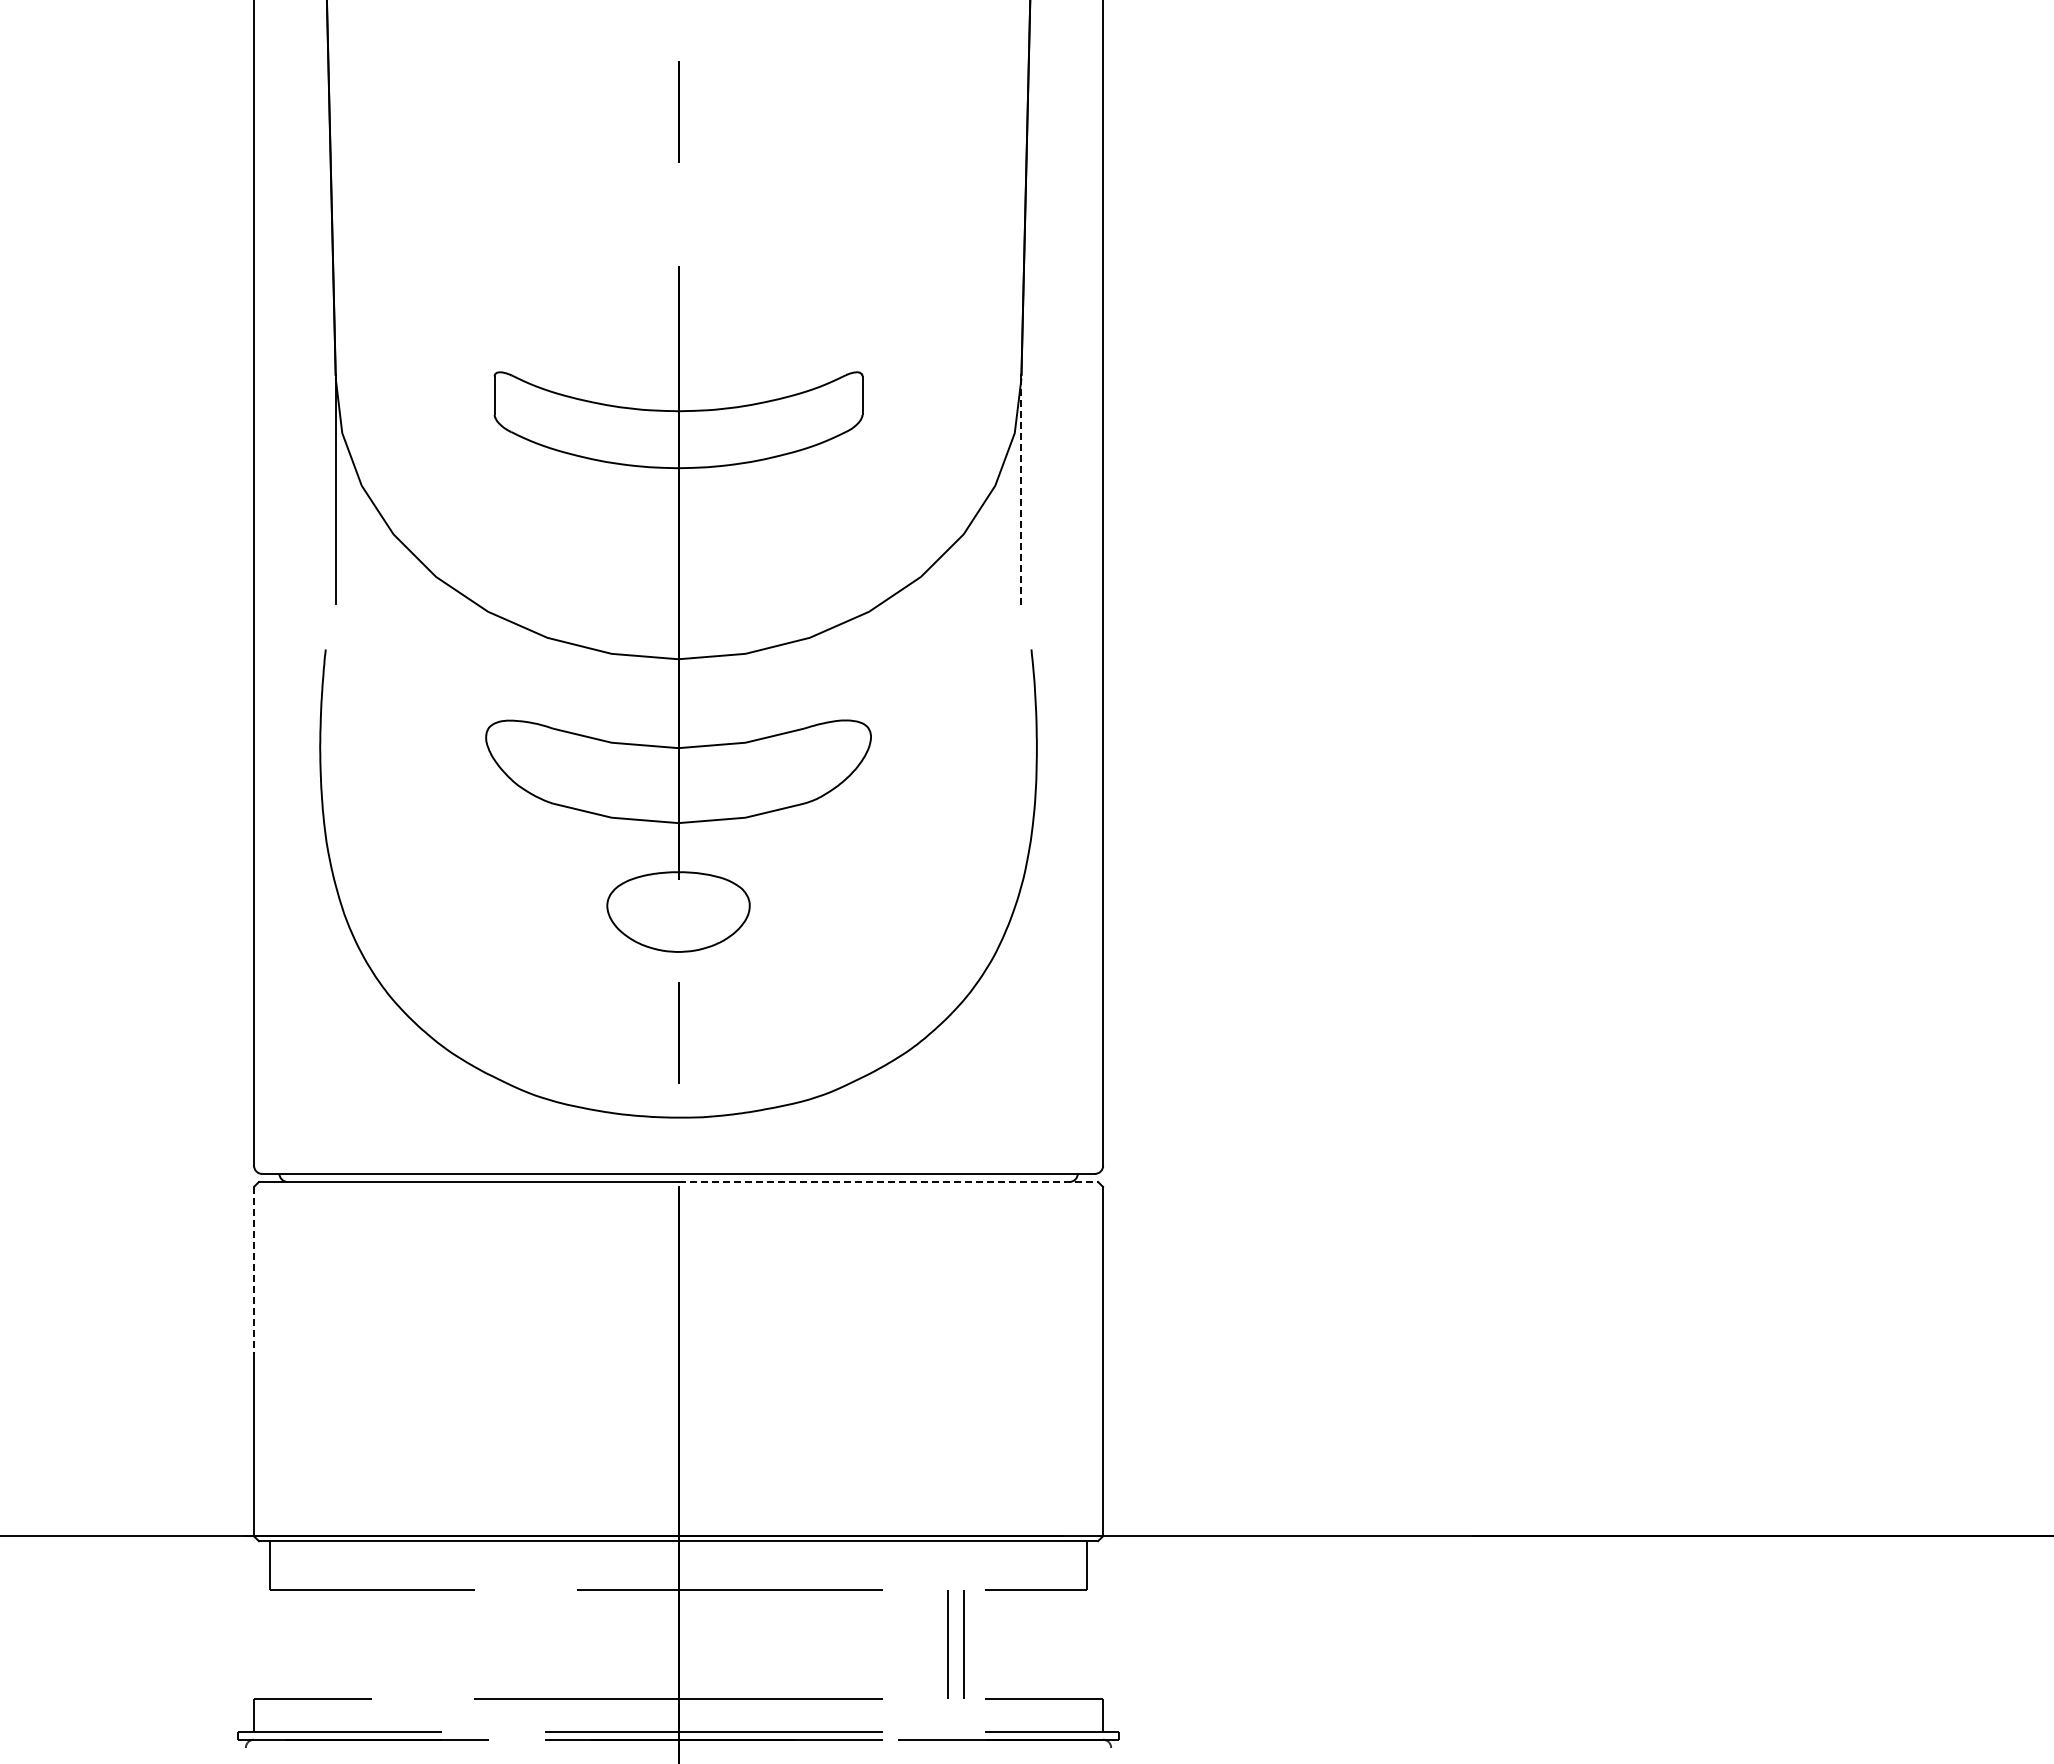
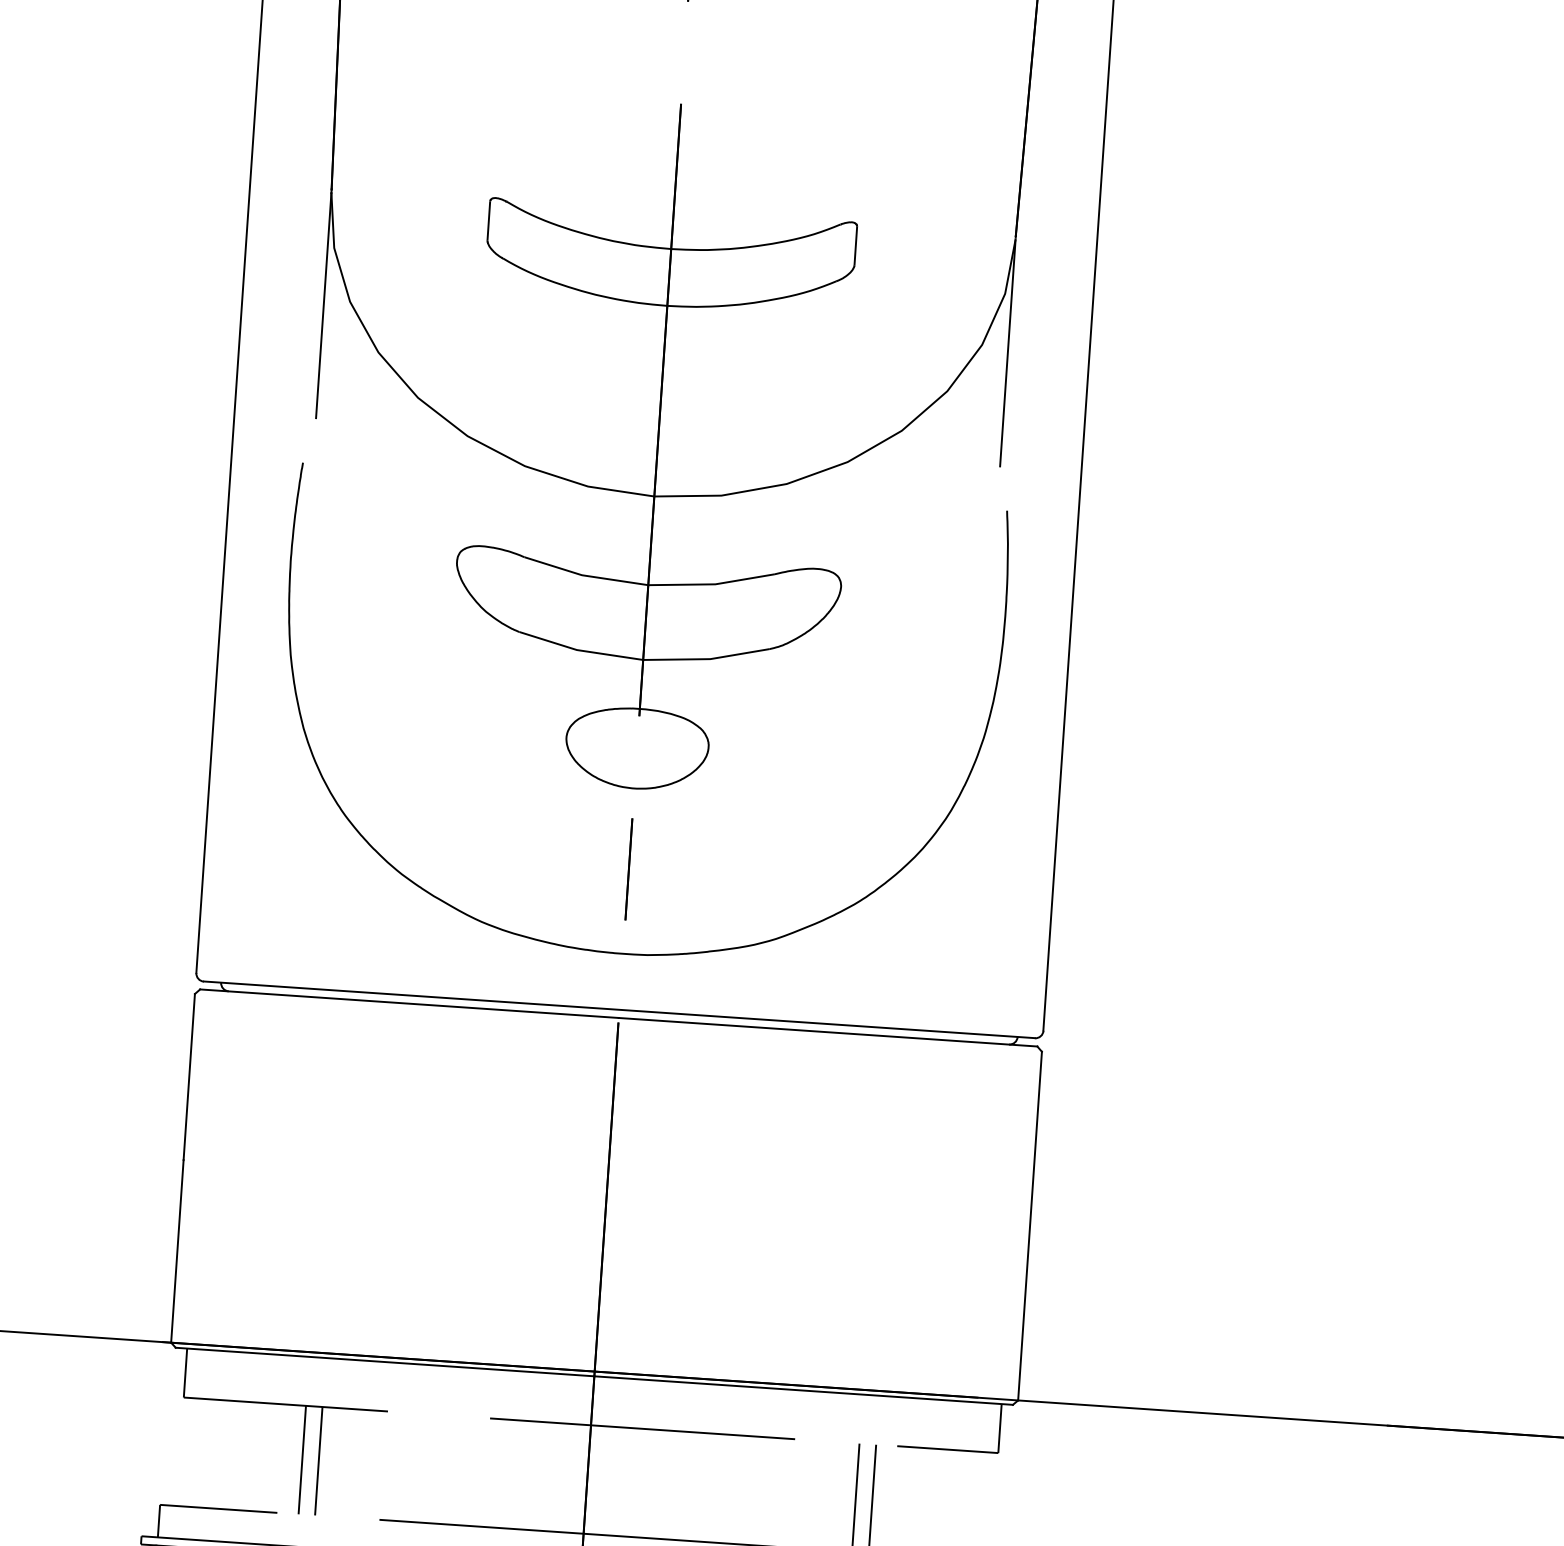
line: (1021, 492) -> (1007, 353), dashed -> solid
line: (888, 1181) -> (828, 1031), dashed -> solid
line: (254, 1270) -> (189, 1077), dashed -> solid
line: (392, 1644) -> (301, 1459), added
line: (409, 1644) -> (318, 1461), added

